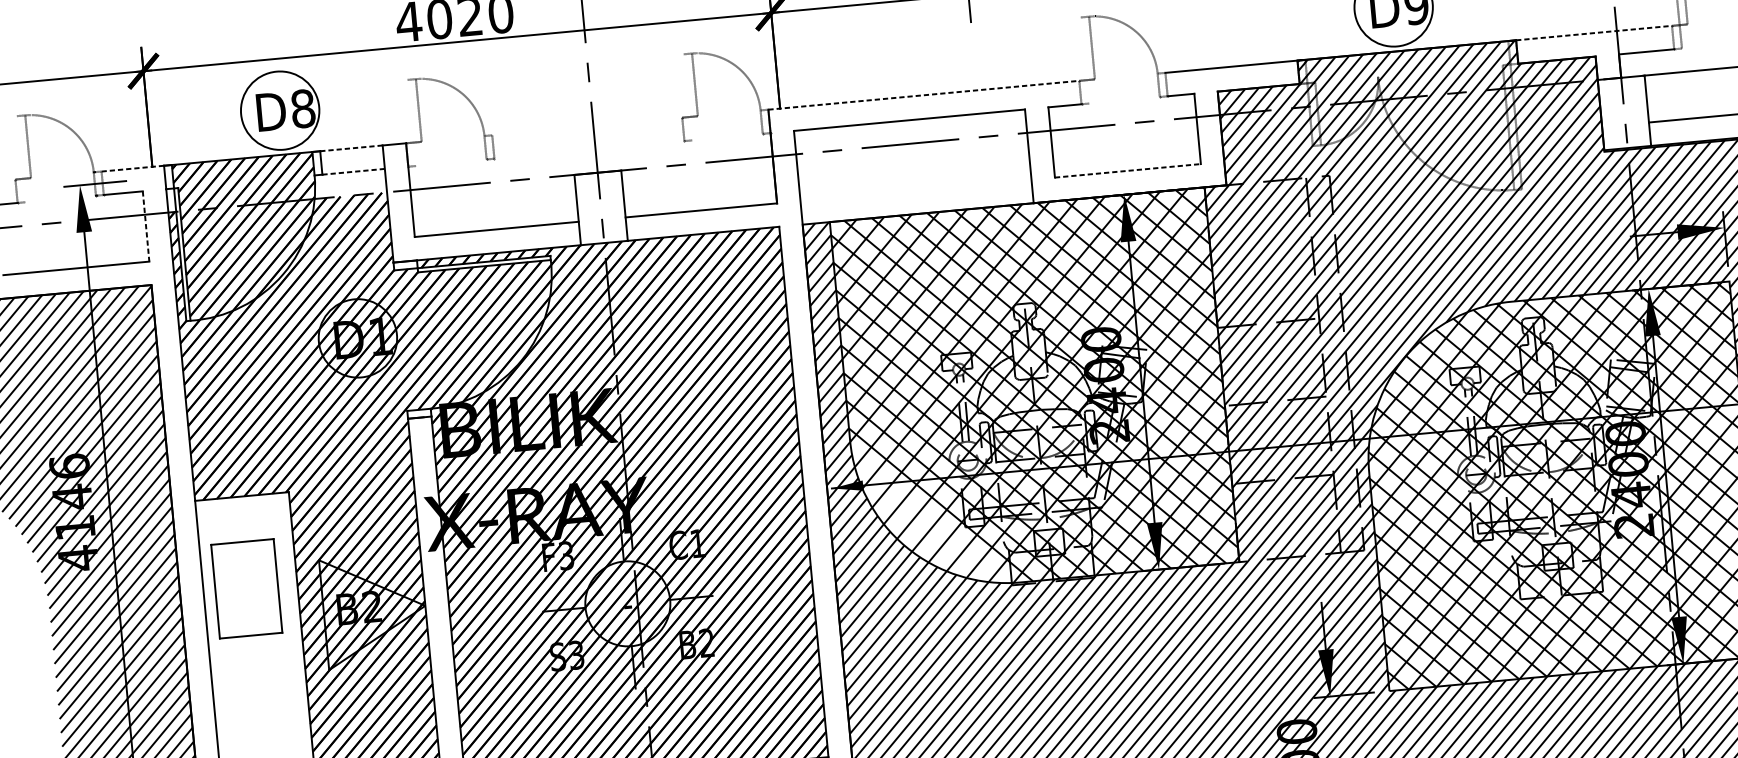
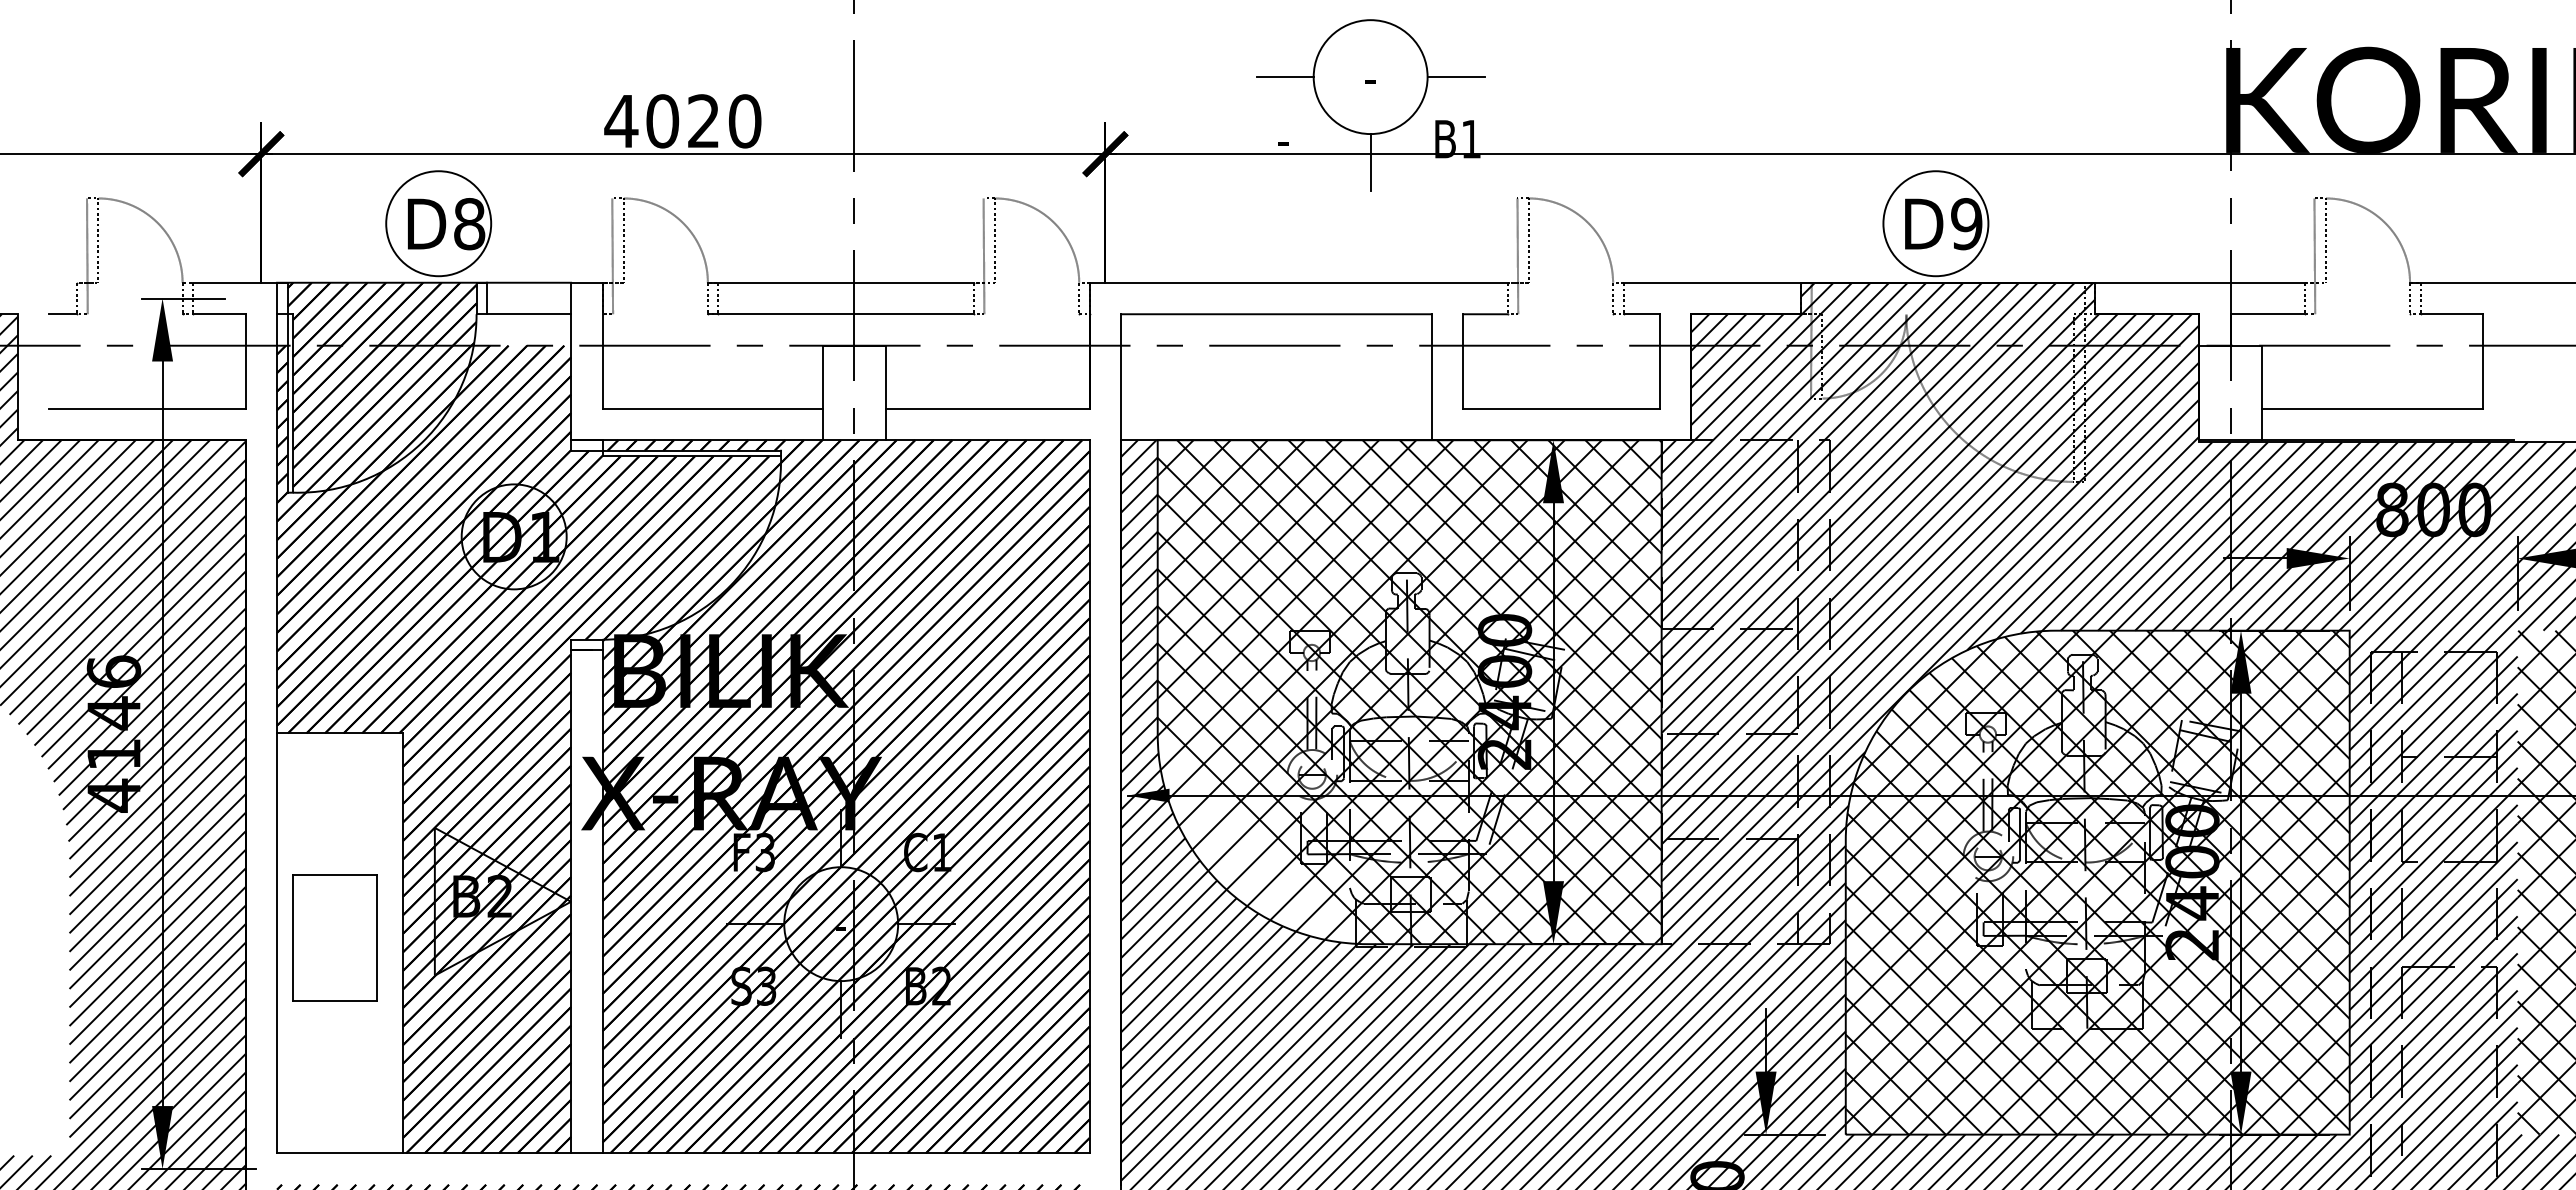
line: (1593, 32) -> (2199, 282), dashed -> solid
line: (1084, 60) -> (1517, 256), added
line: (924, 95) -> (1299, 282), dashed -> solid
line: (687, 97) -> (983, 256), added
line: (411, 123) -> (612, 256), added
line: (583, 126) -> (840, 282), added
line: (351, 148) -> (529, 282), dashed -> solid
line: (585, 150) -> (840, 314), added
line: (21, 159) -> (87, 256), added
line: (133, 168) -> (235, 282), dashed -> solid
line: (1127, 170) -> (1561, 408), dashed -> solid
line: (353, 171) -> (529, 314), dashed -> solid
line: (146, 227) -> (245, 362), dashed -> solid
part: (246, 588) -> (334, 937), moved

